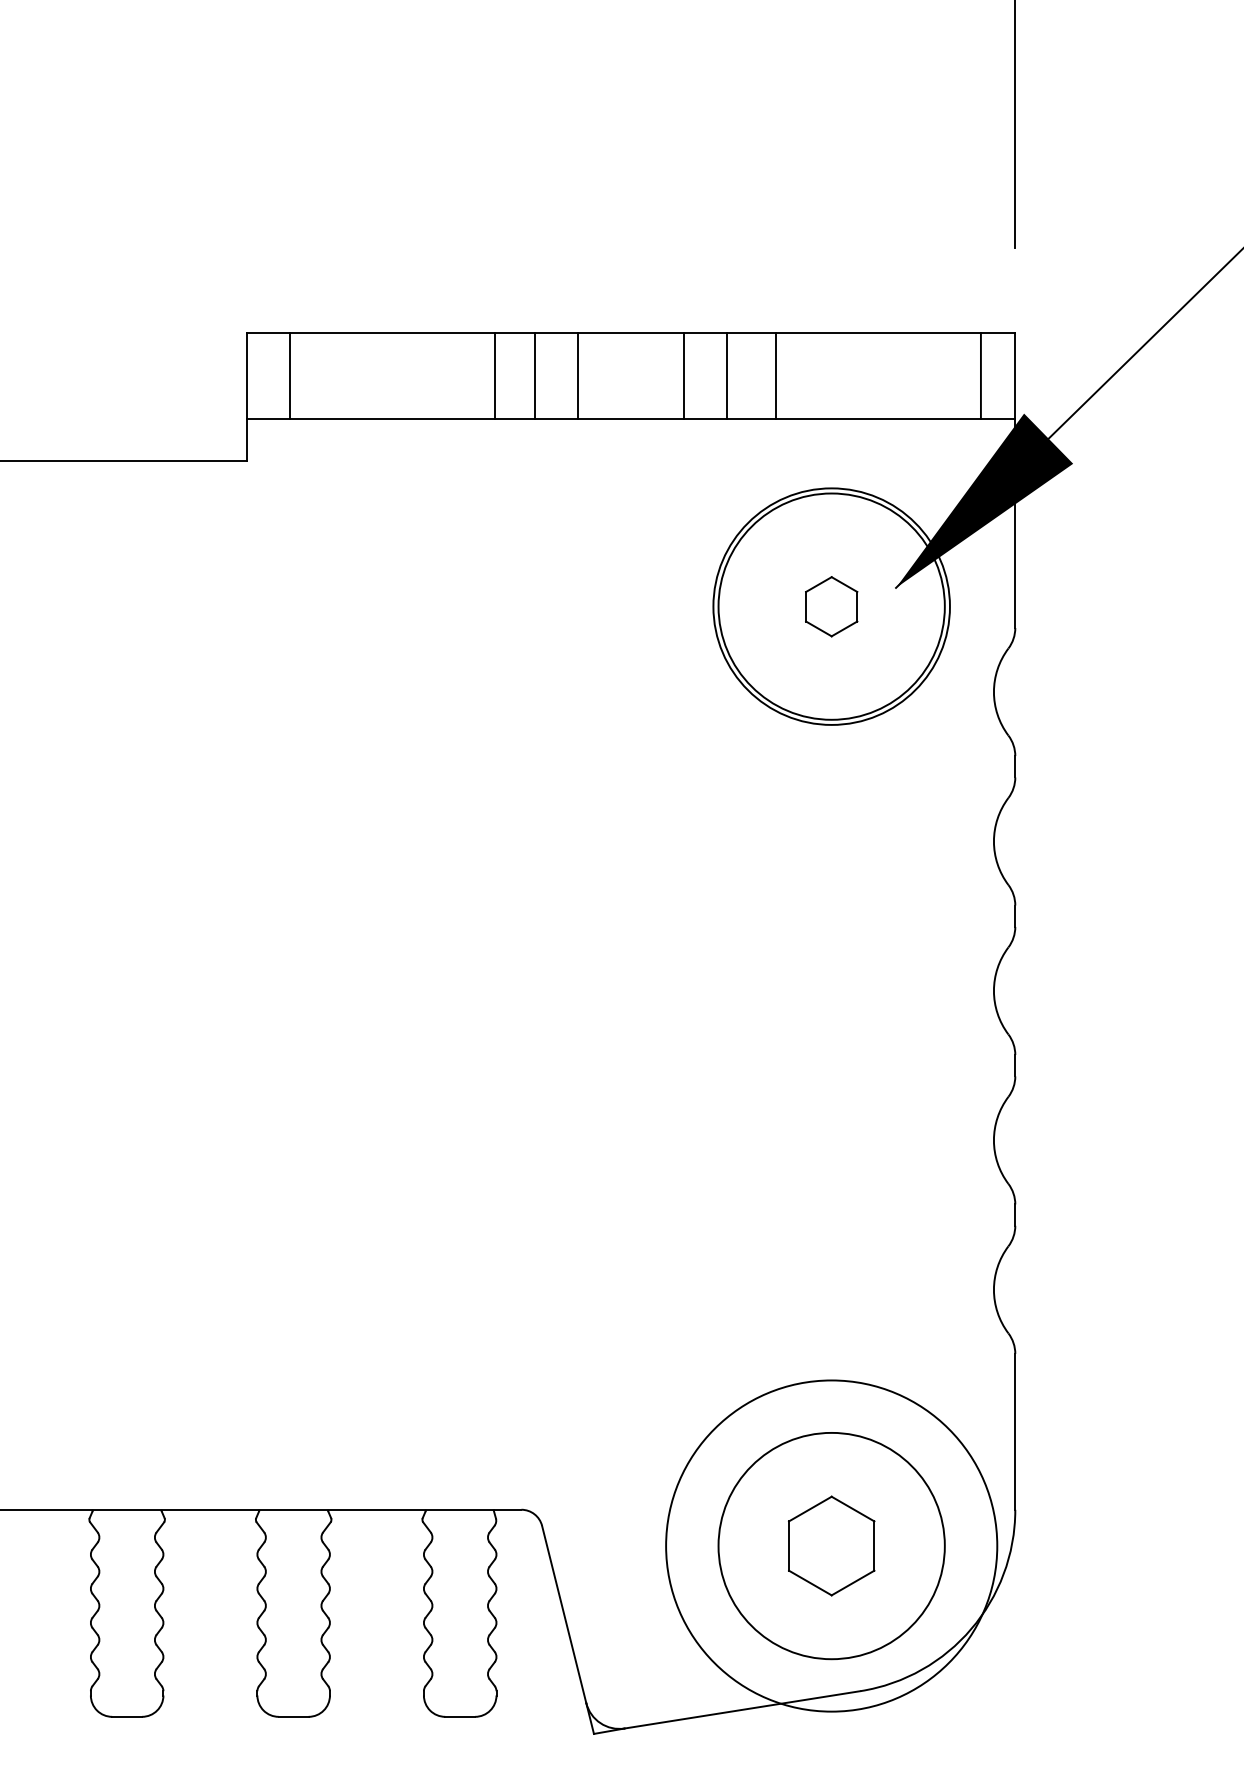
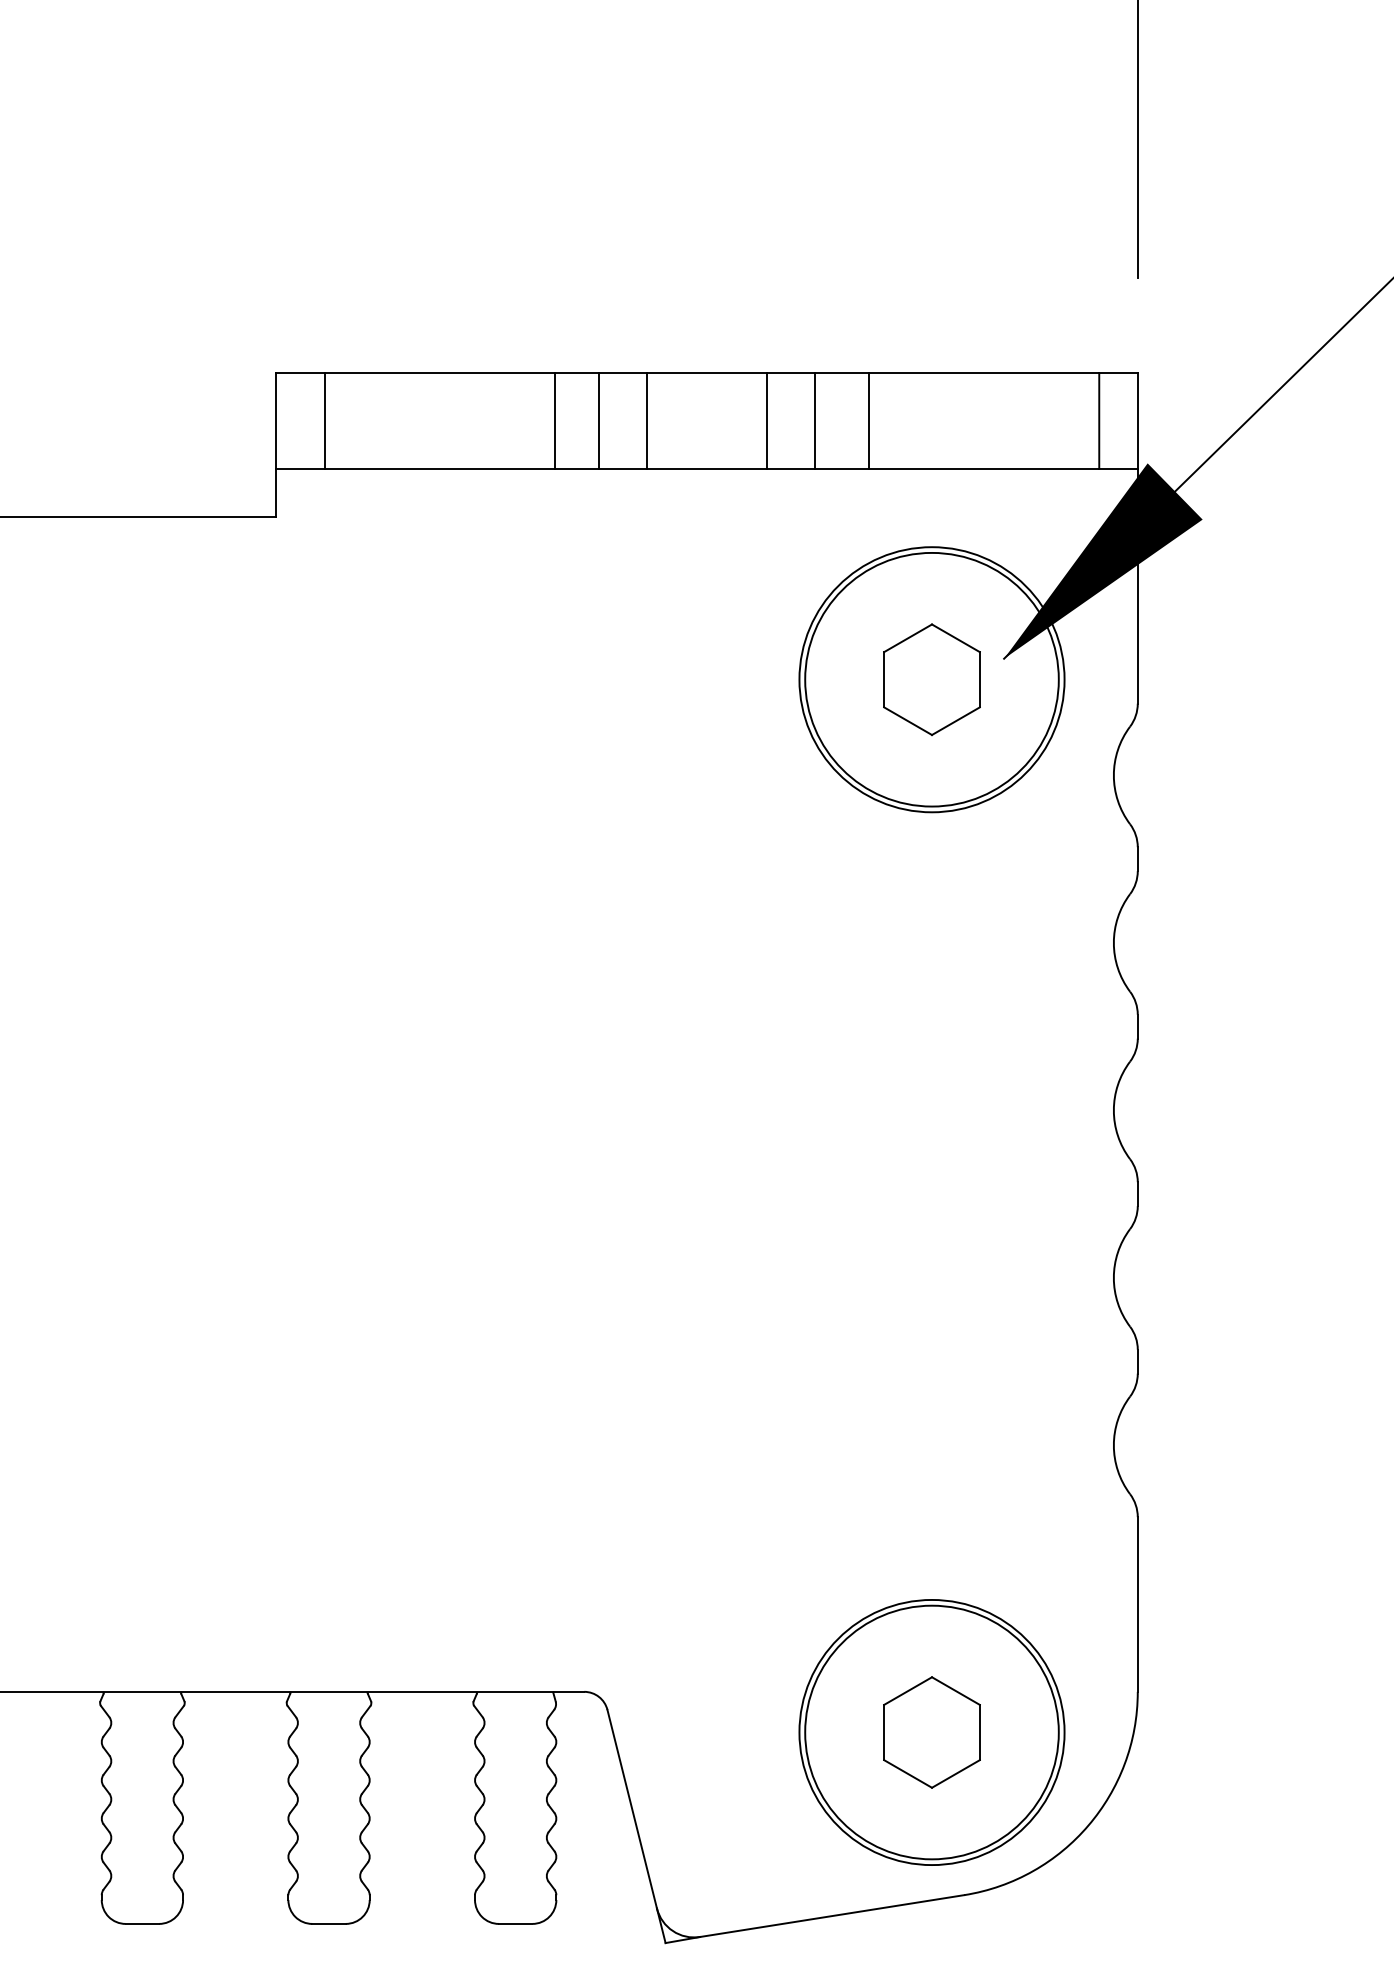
part: (831, 606) -> (931, 679), size x1.67
circle: (831, 1546) -> (931, 1732), size x0.71

